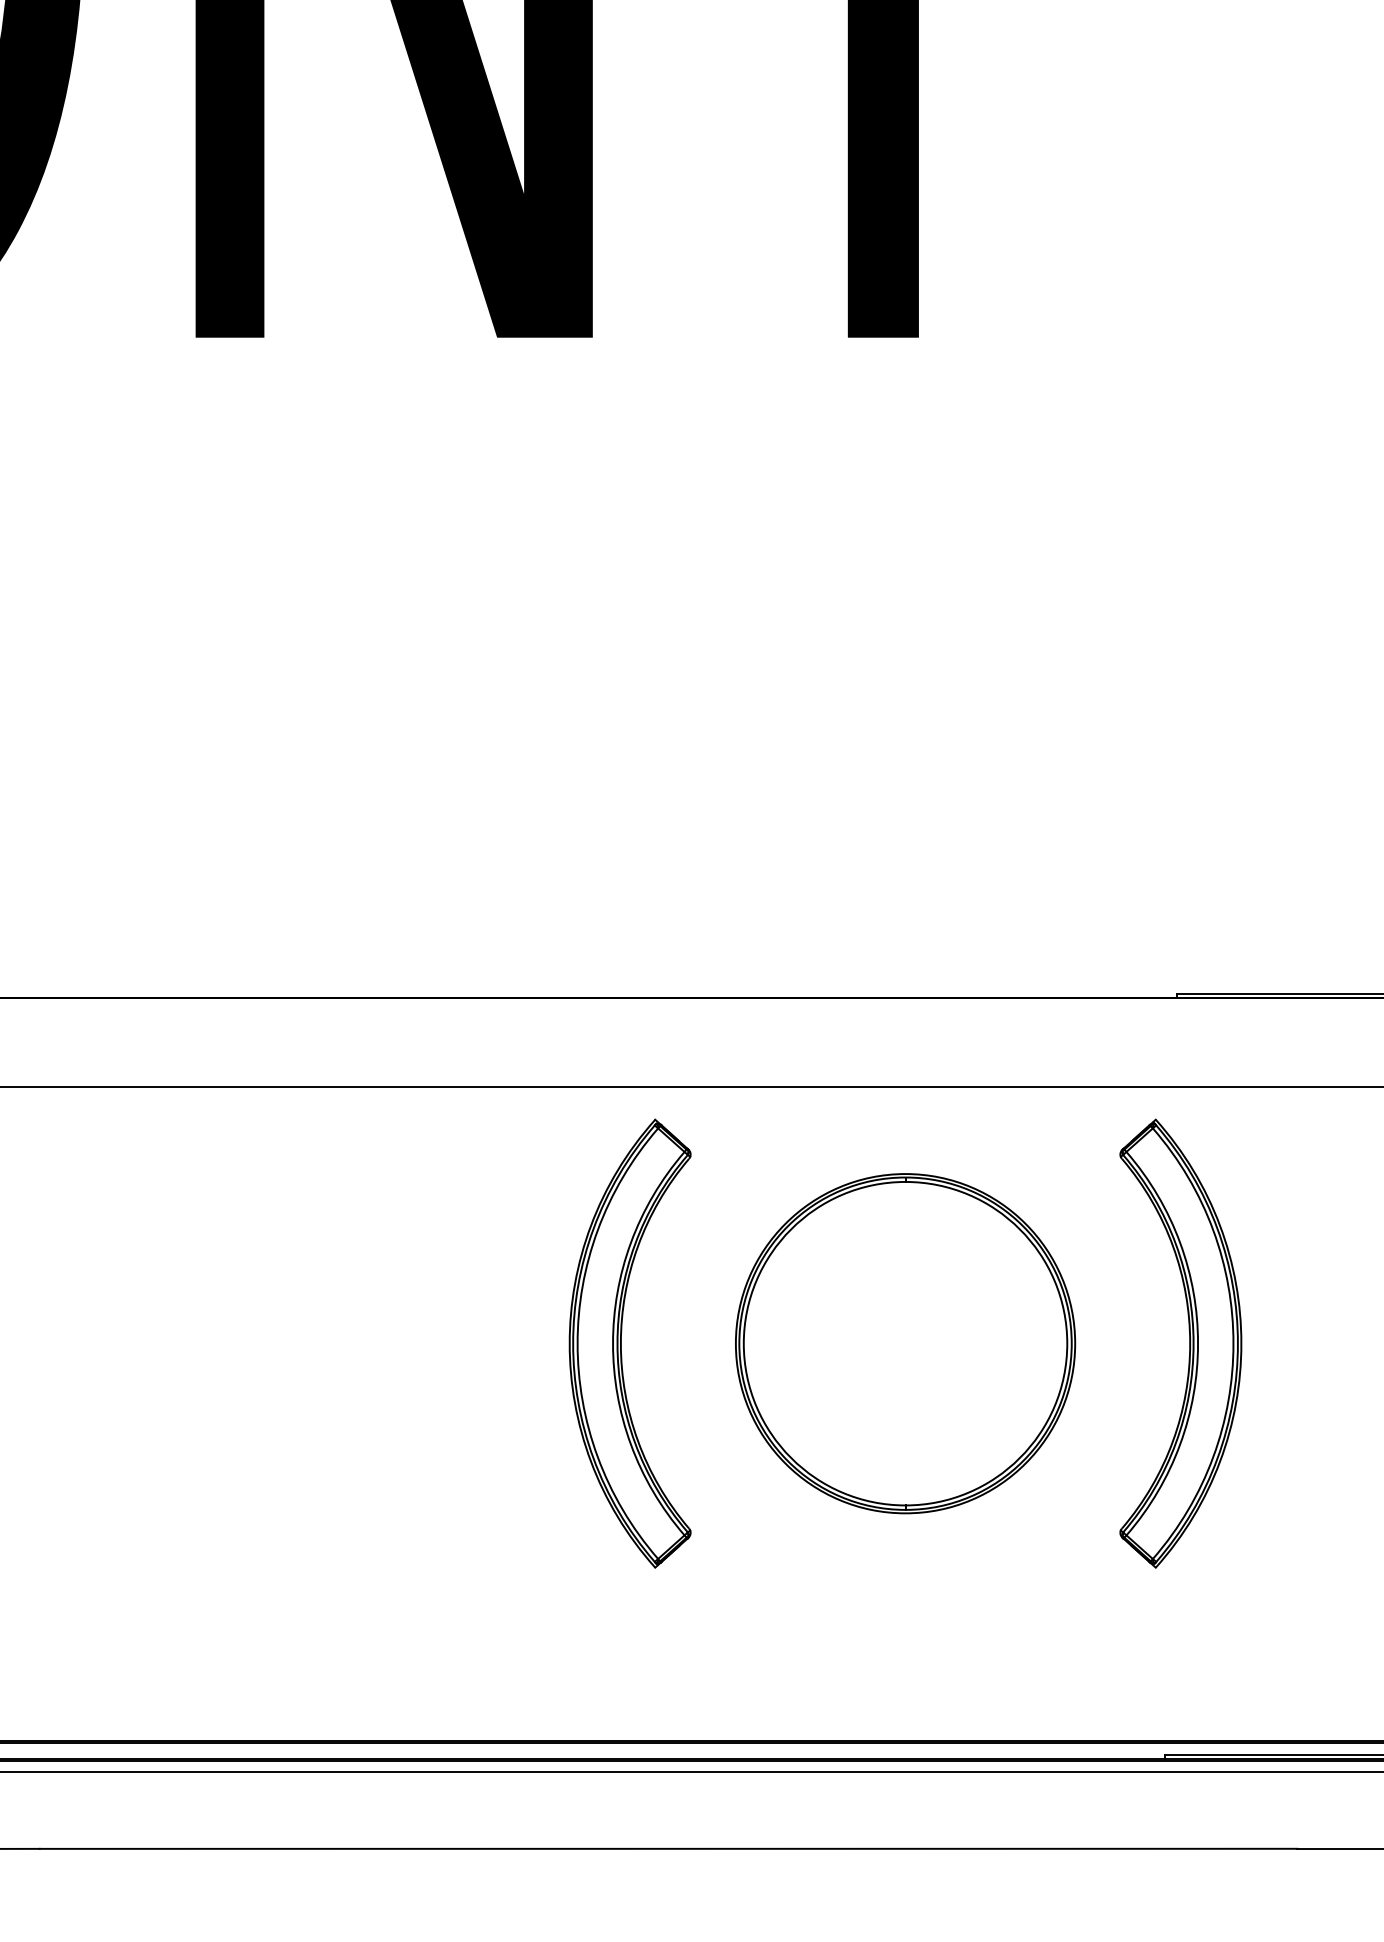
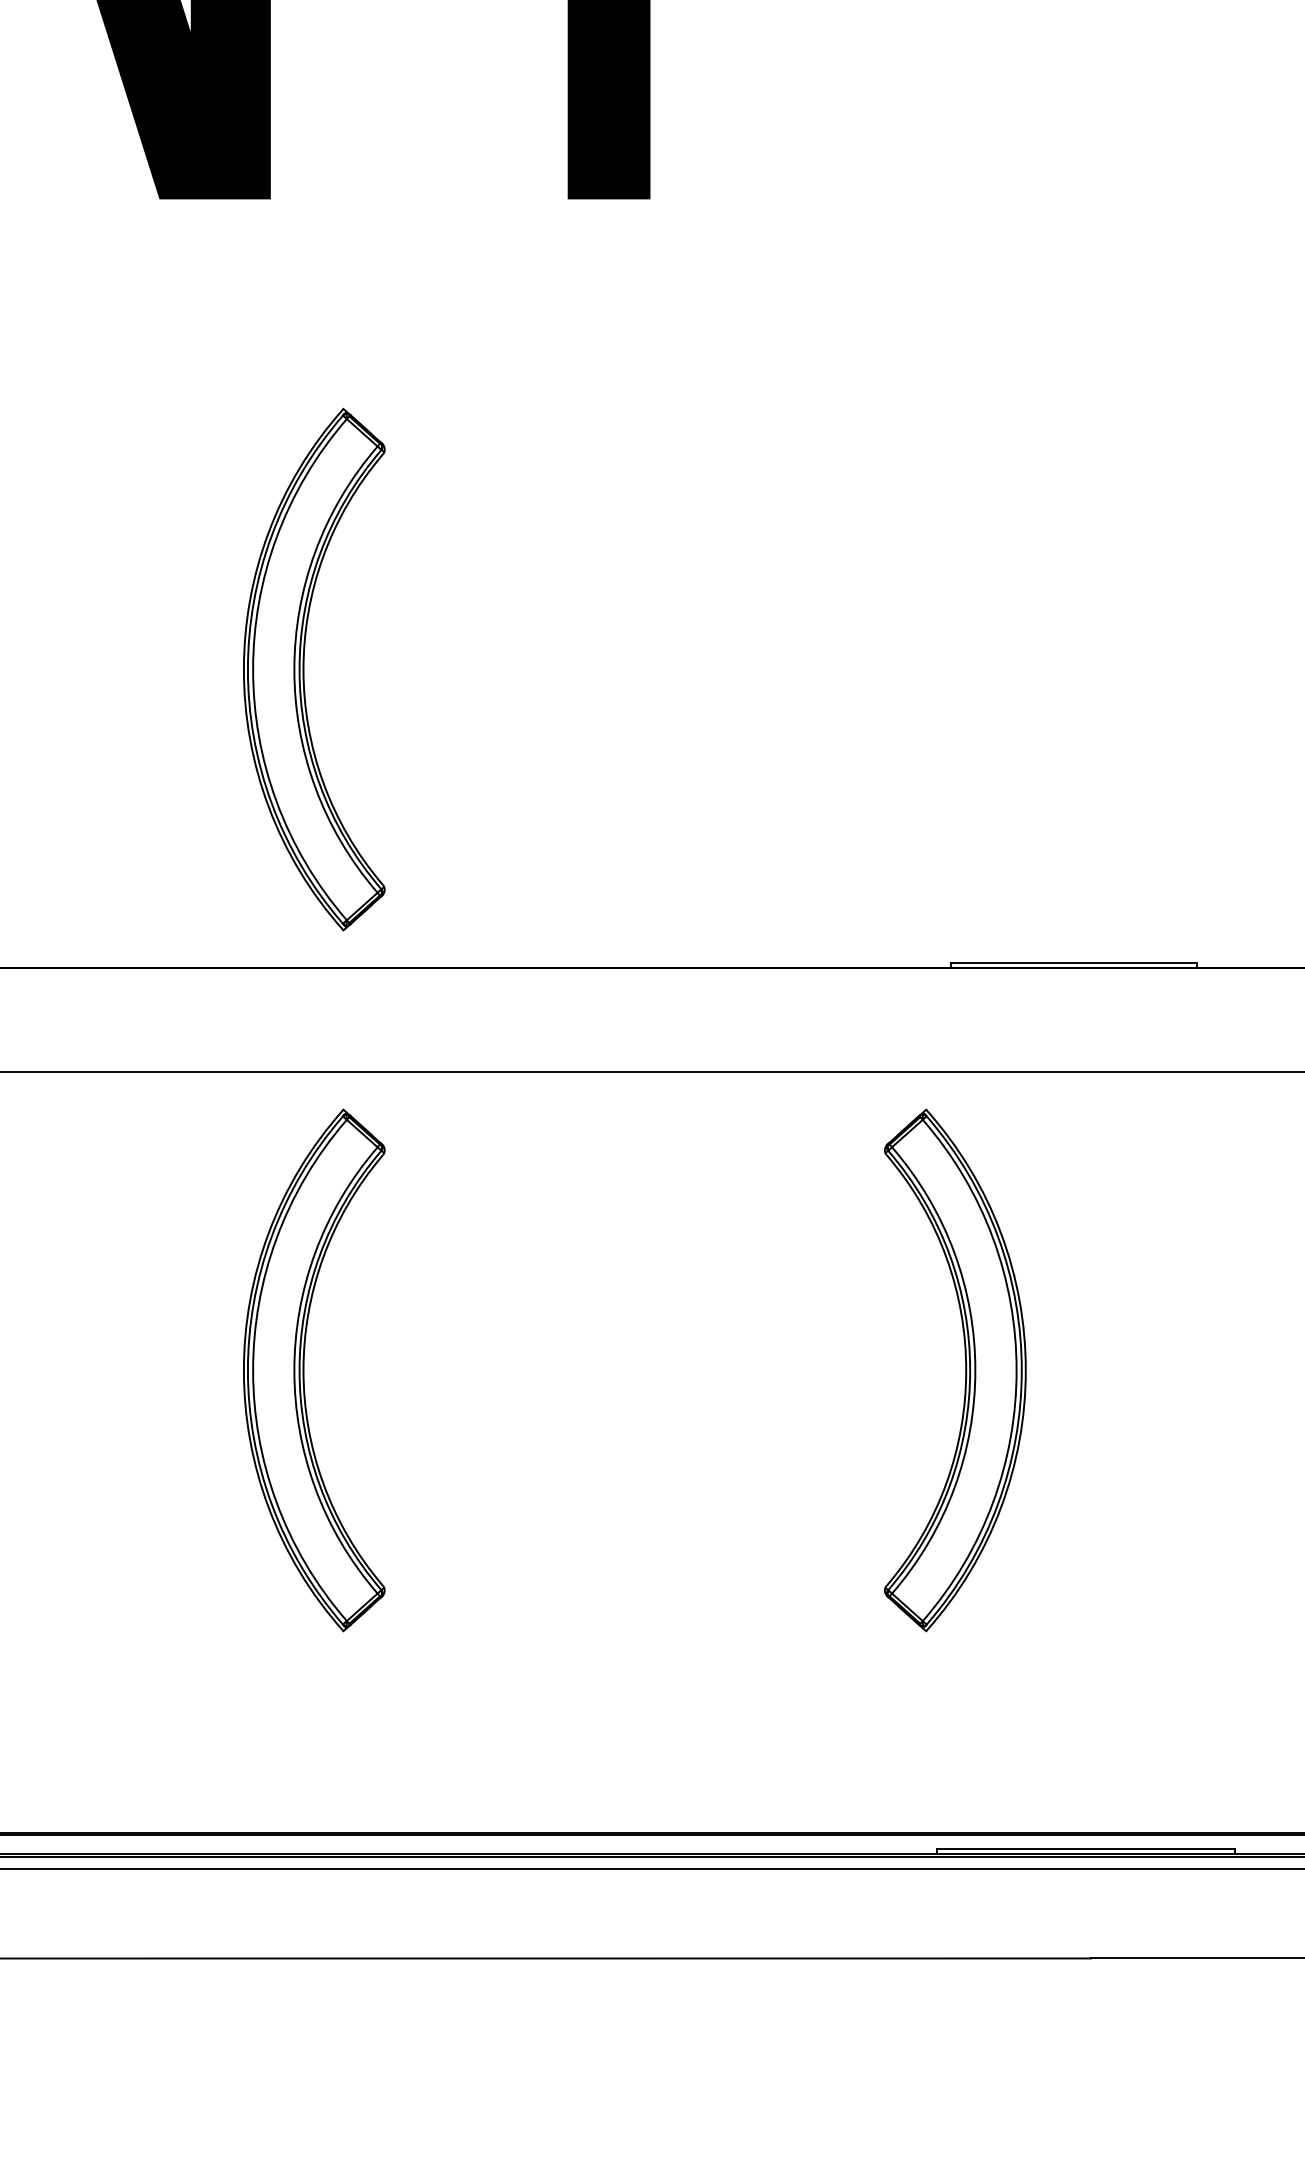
part: (621, 741) -> (304, 669), added
part: (905, 1343) -> (634, 1370), removed

